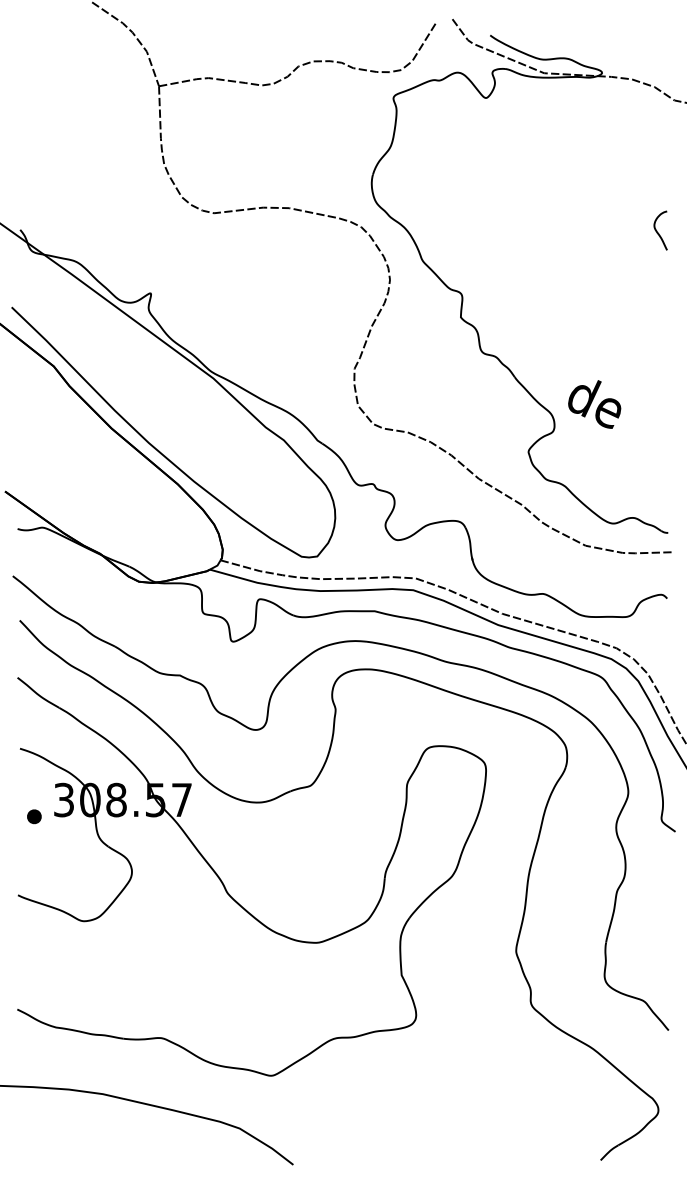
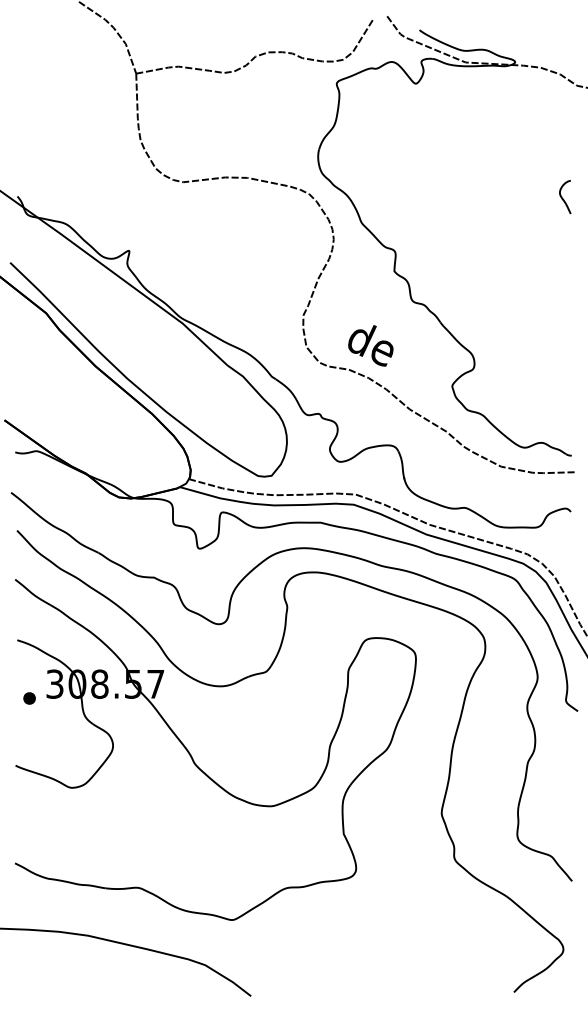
text: (594, 404) -> (370, 345), moved

